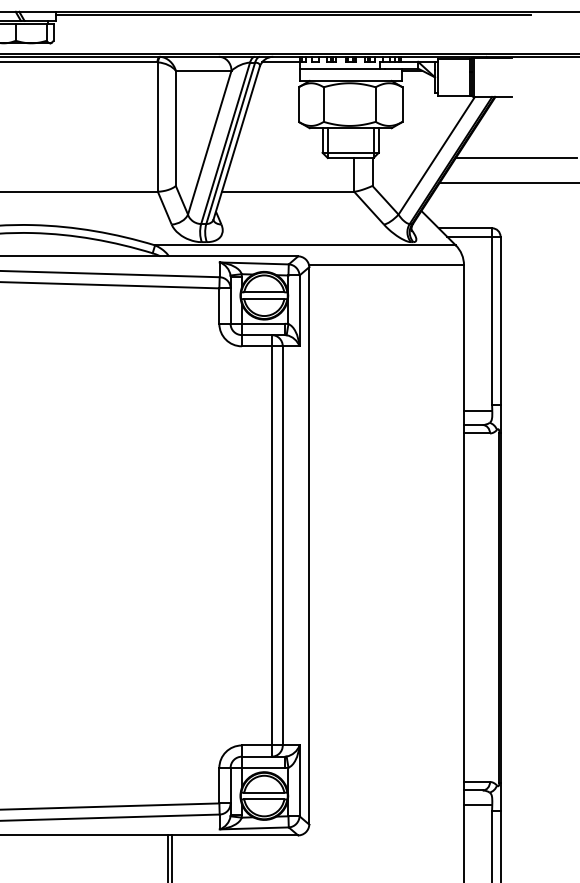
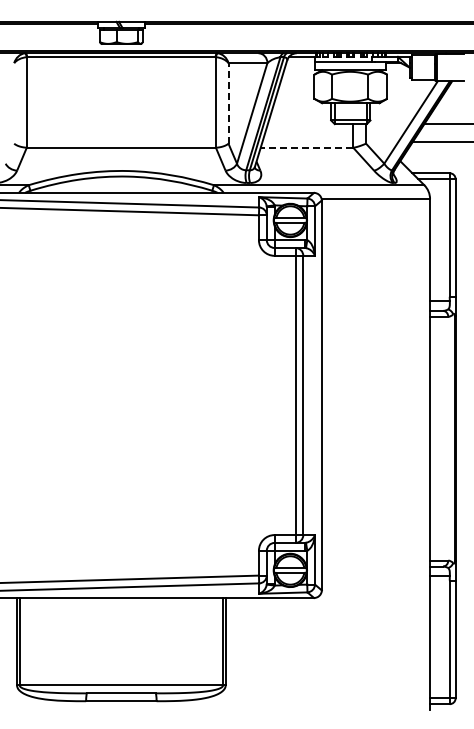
line: (175, 127) -> (228, 102), solid -> dashed
line: (287, 191) -> (306, 147), solid -> dashed

